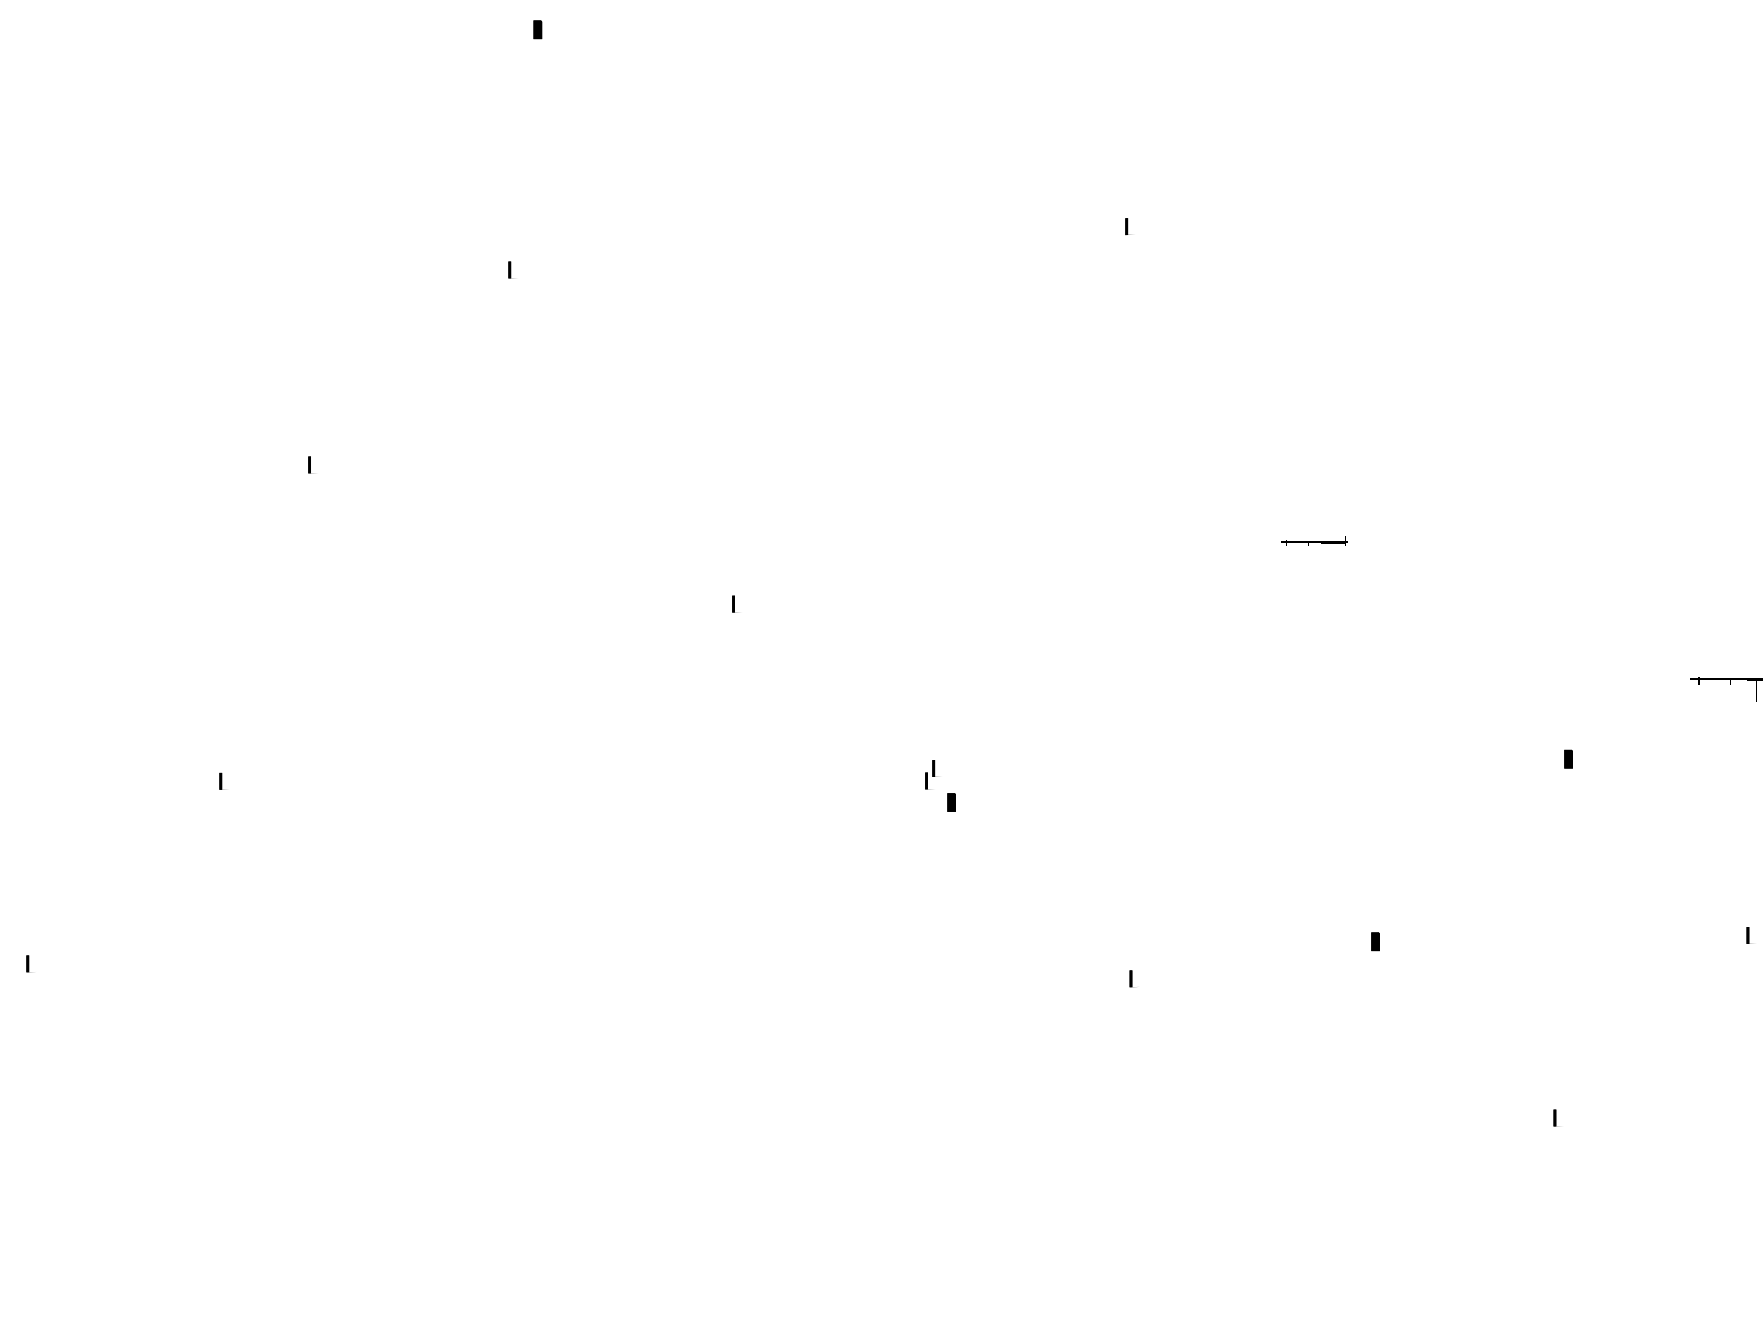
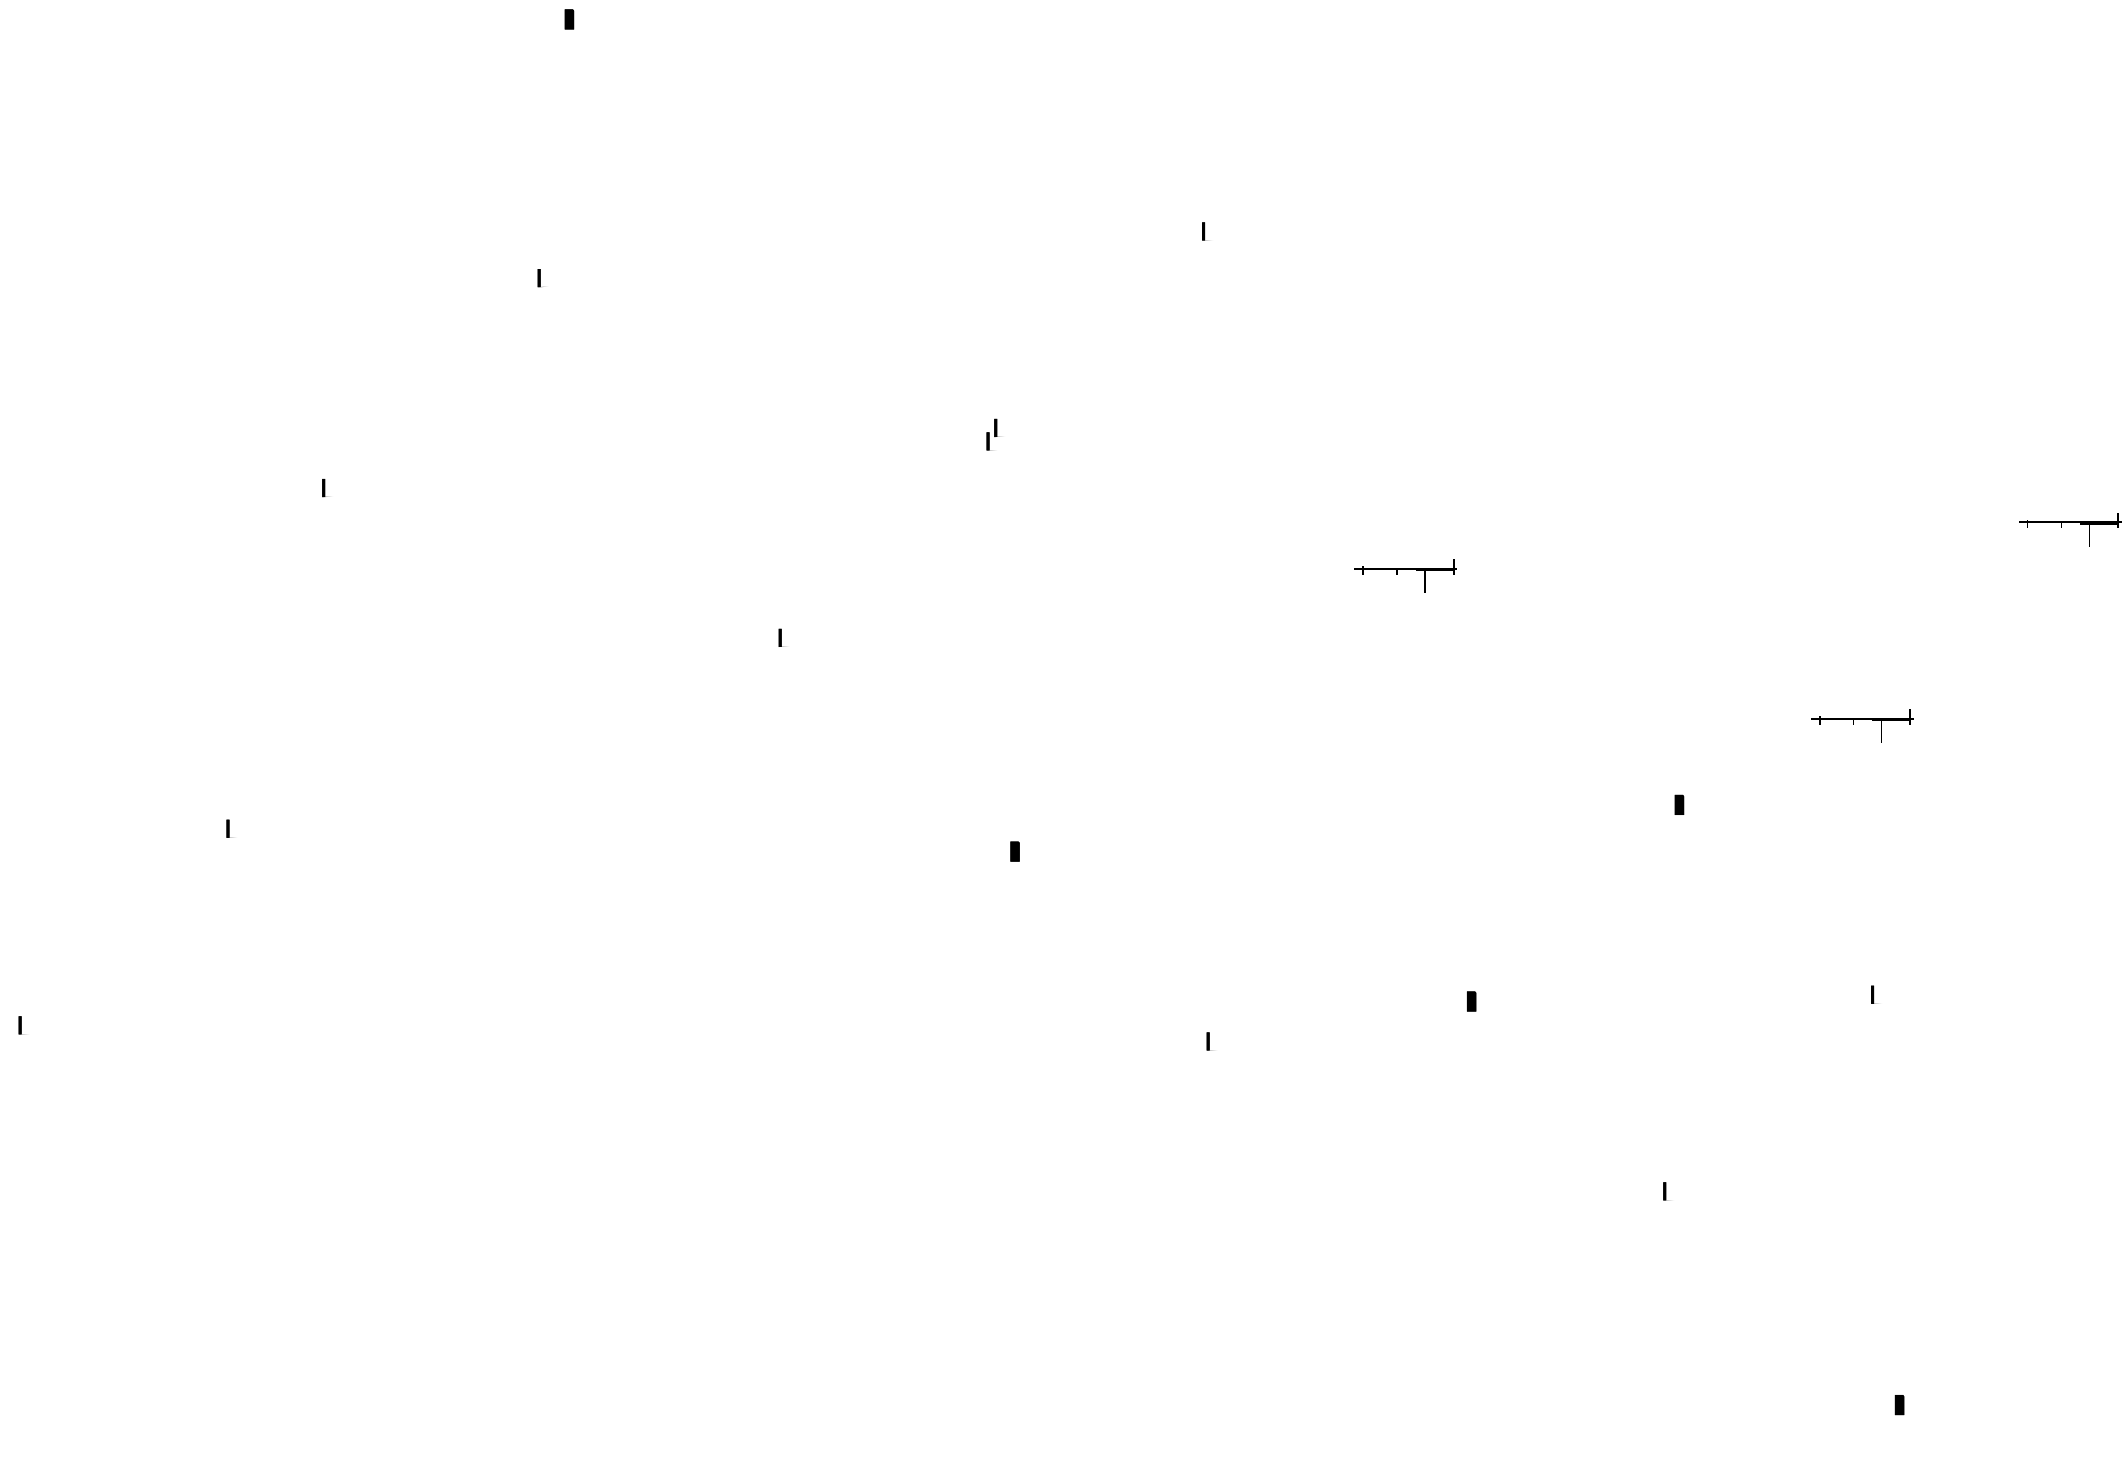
part: (1314, 546) -> (1405, 575), size x1.43
part: (931, 774) -> (993, 434), moved

